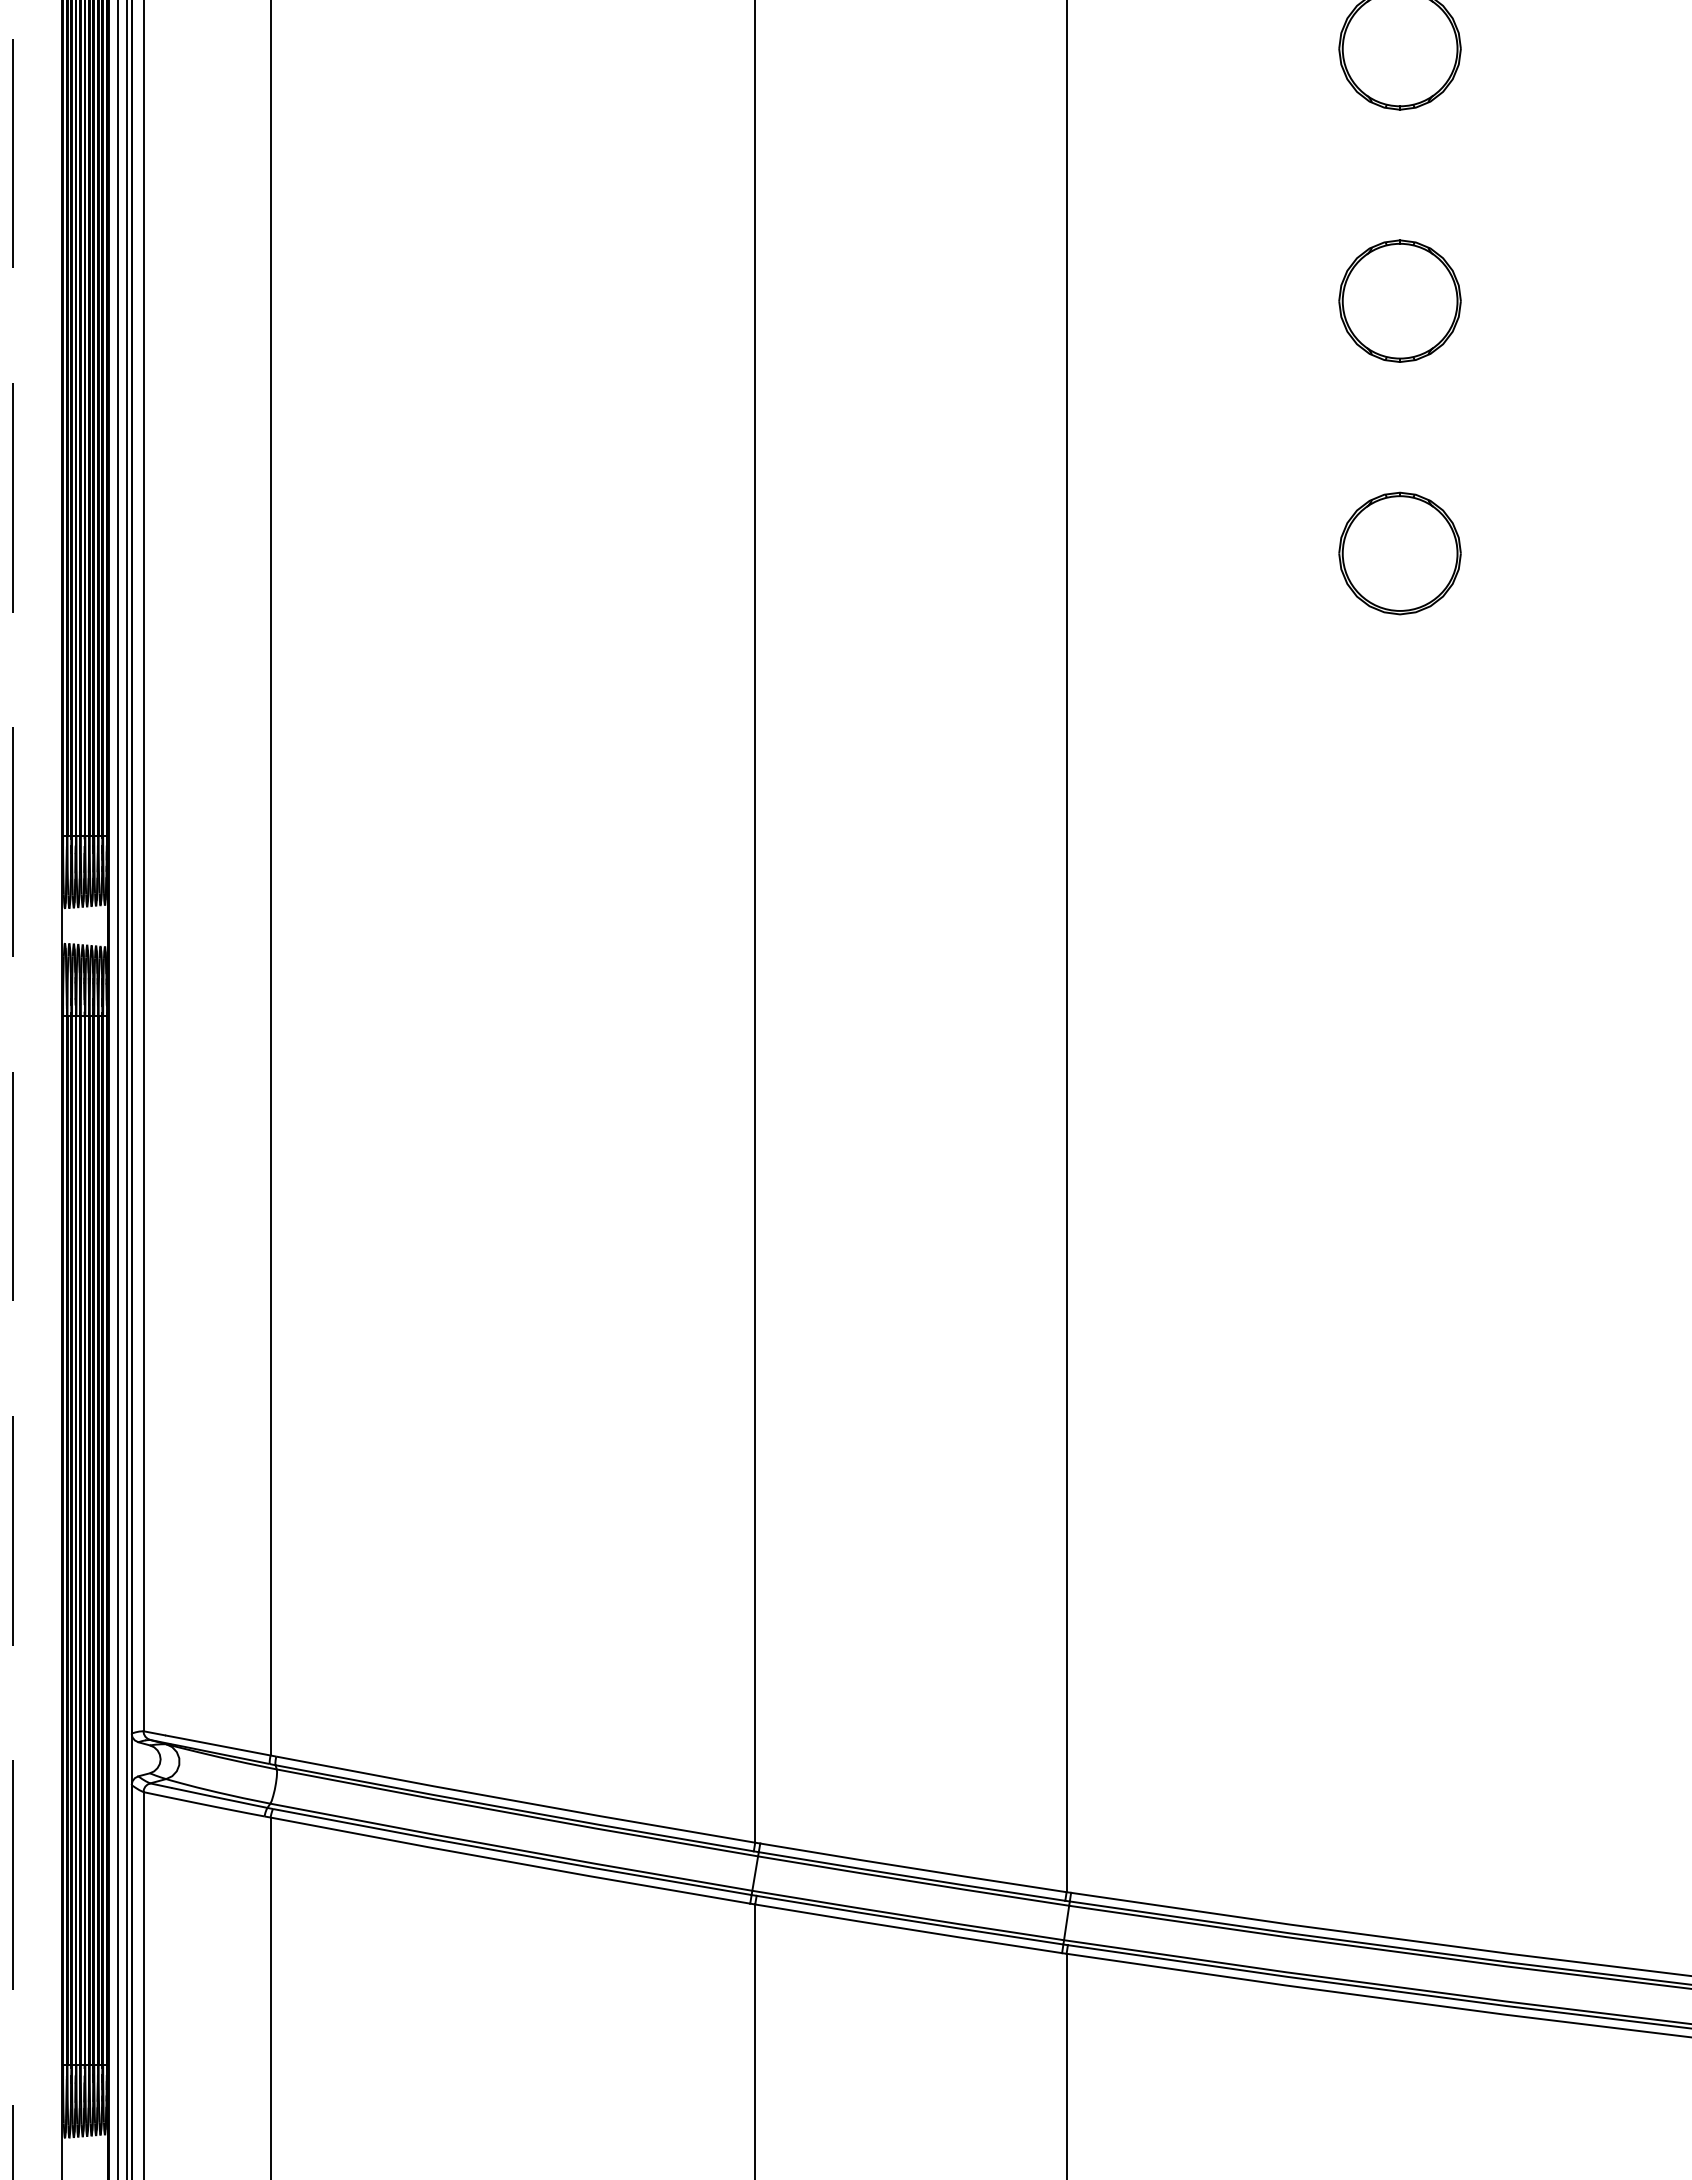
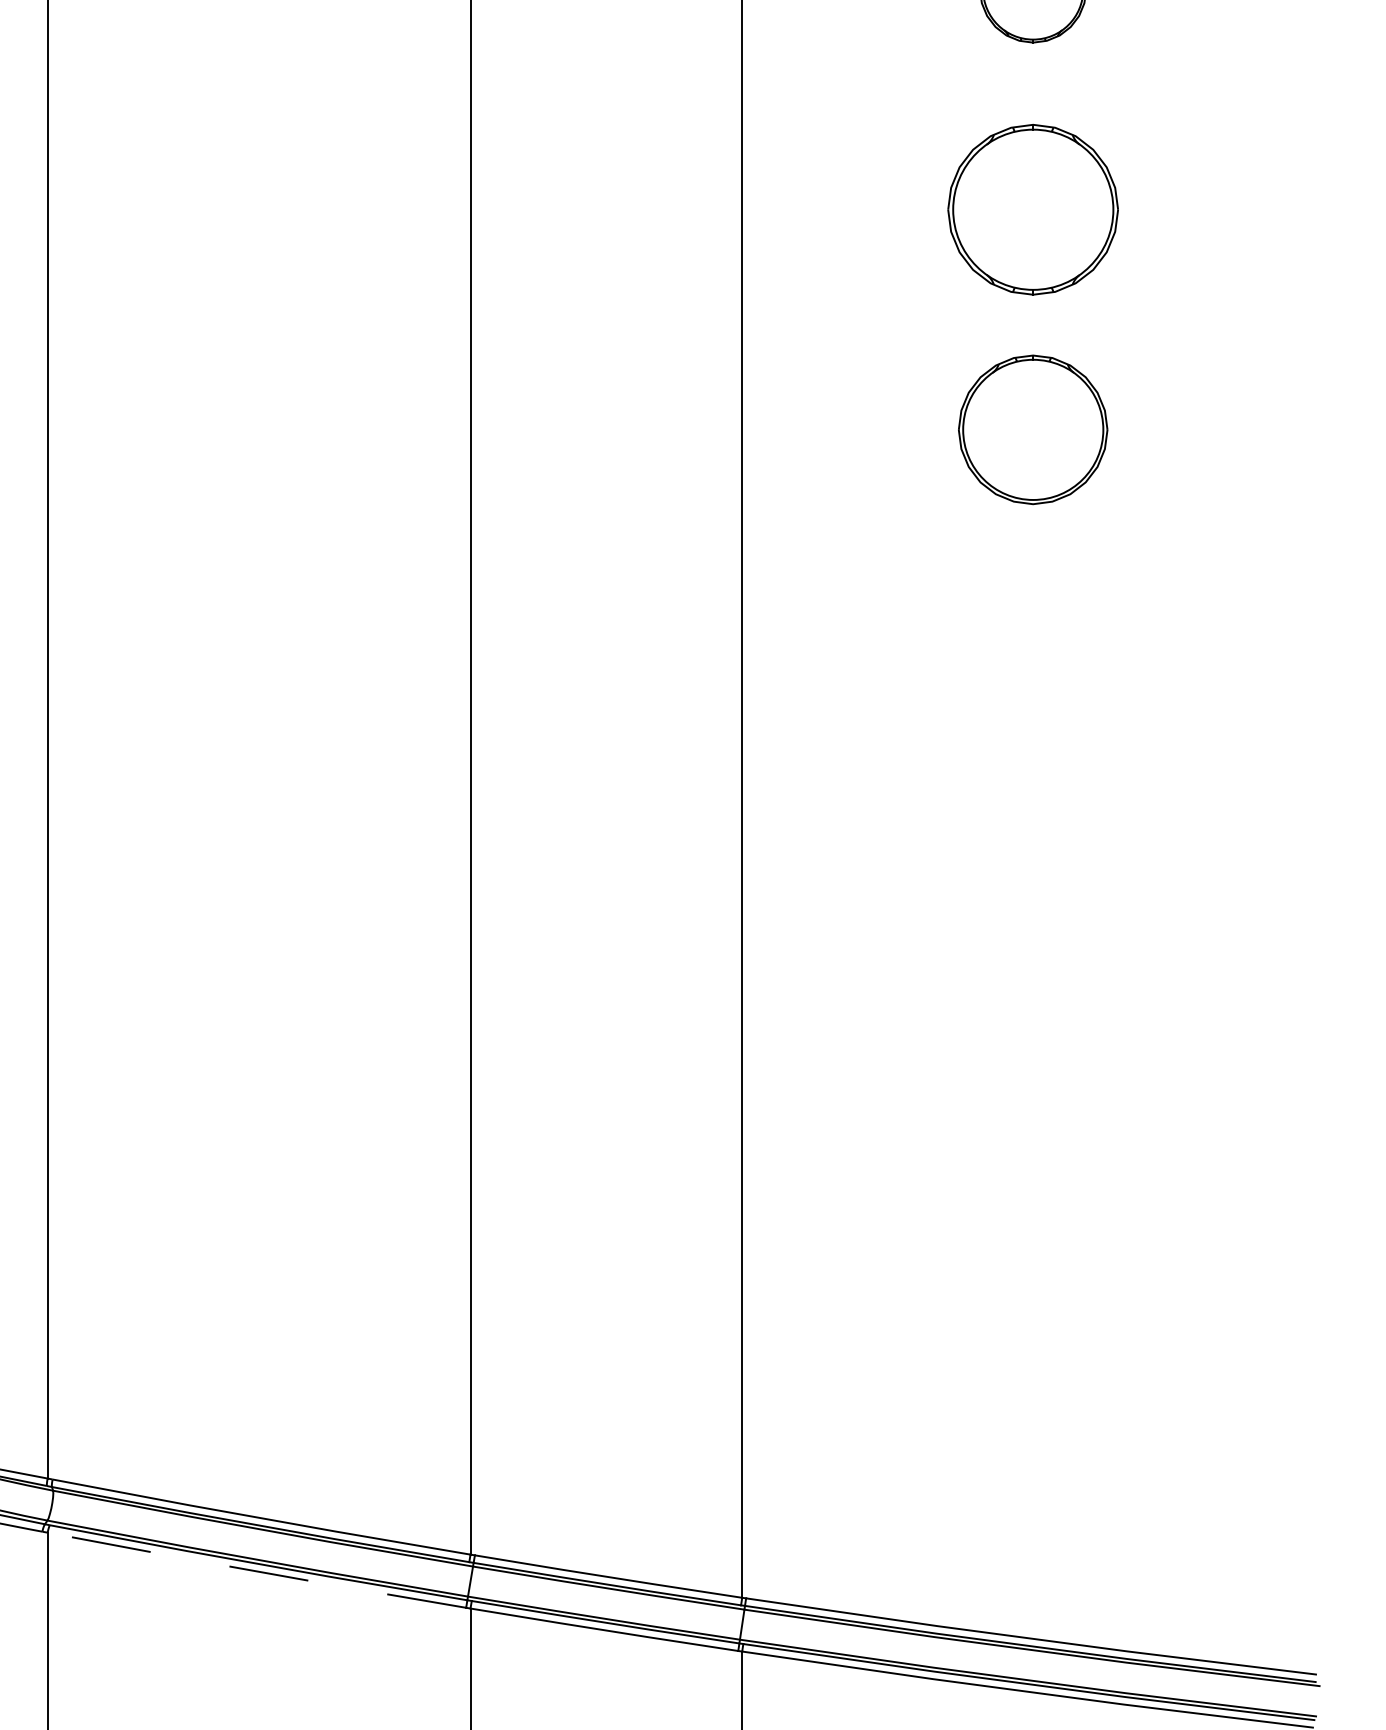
part: (1399, 300) -> (1032, 209), size x1.6
part: (1399, 553) -> (1032, 429), size x1.4
line: (509, 1861) -> (256, 1571), solid -> dashed

